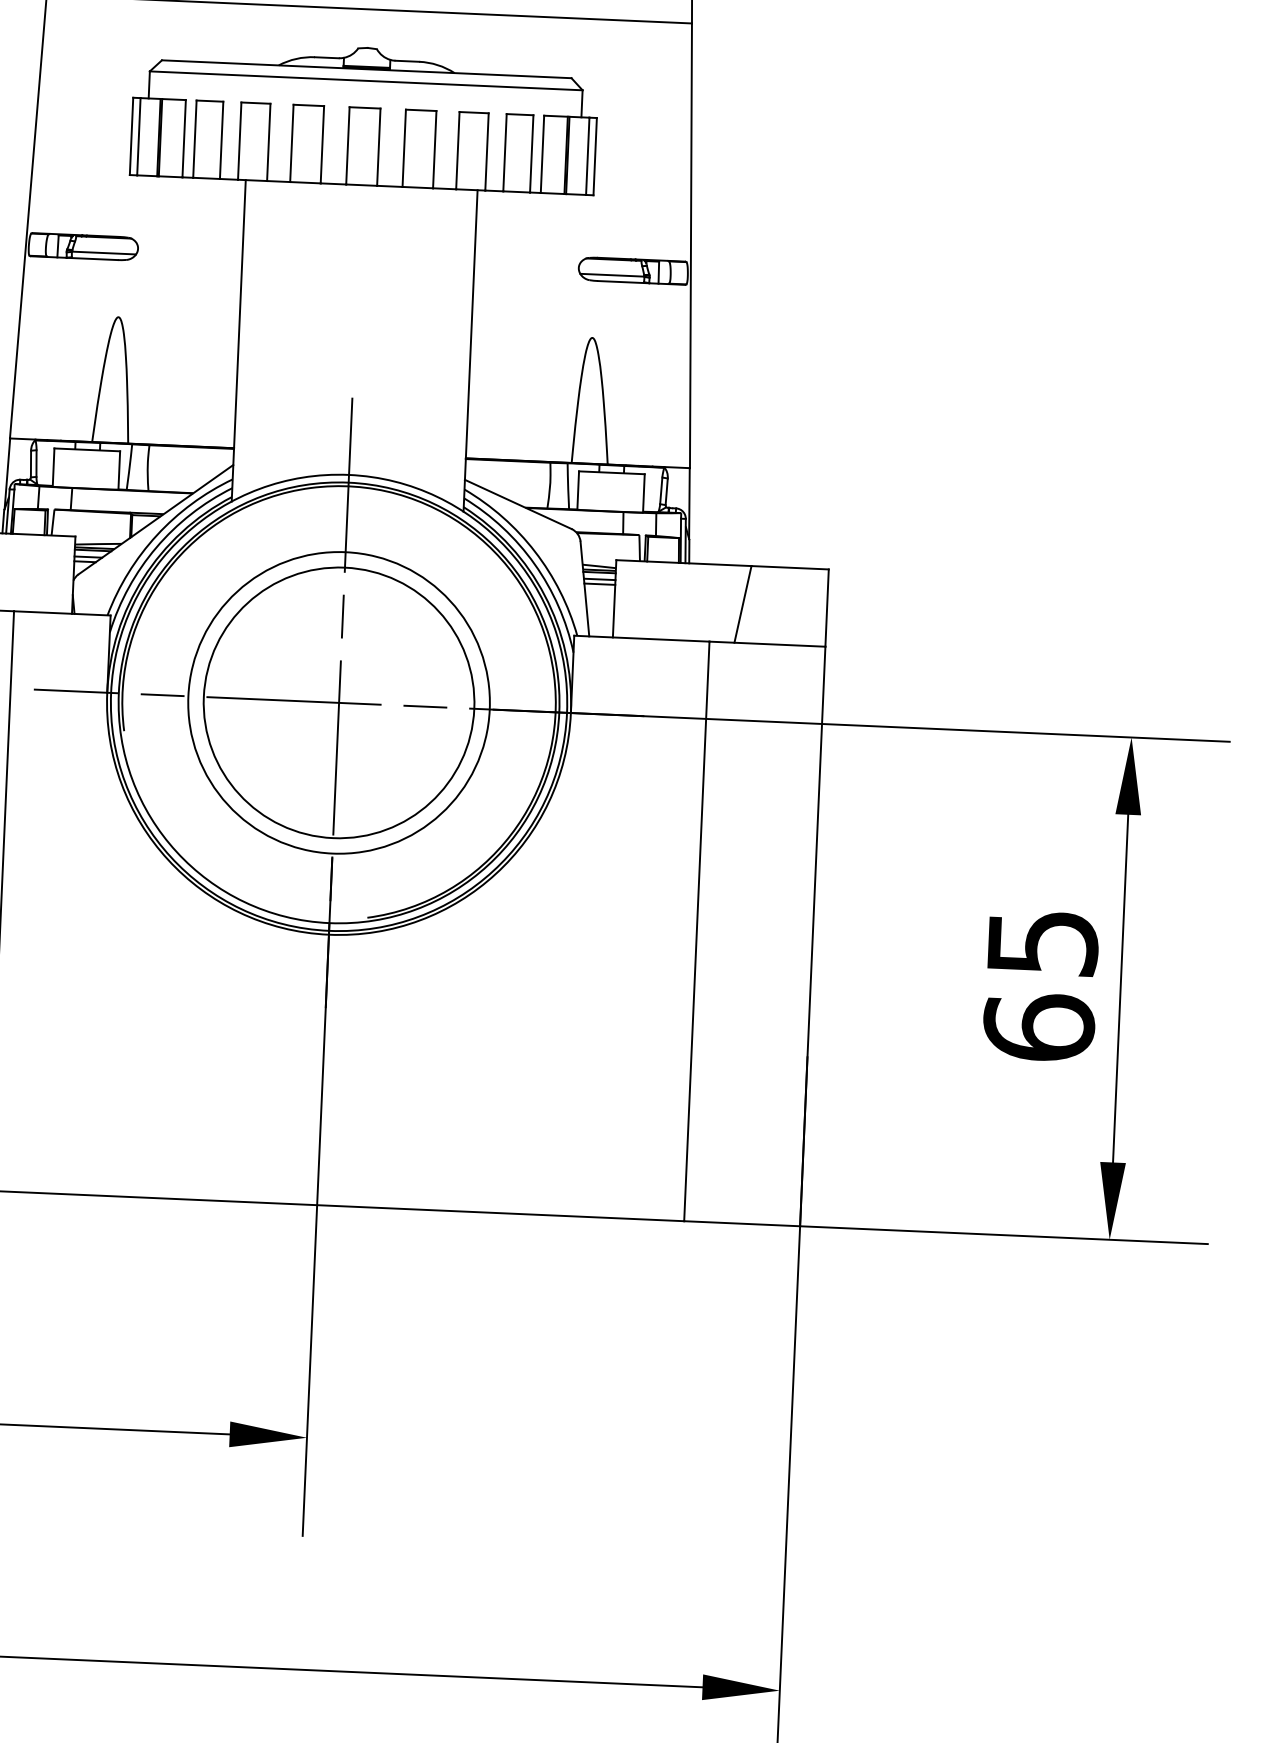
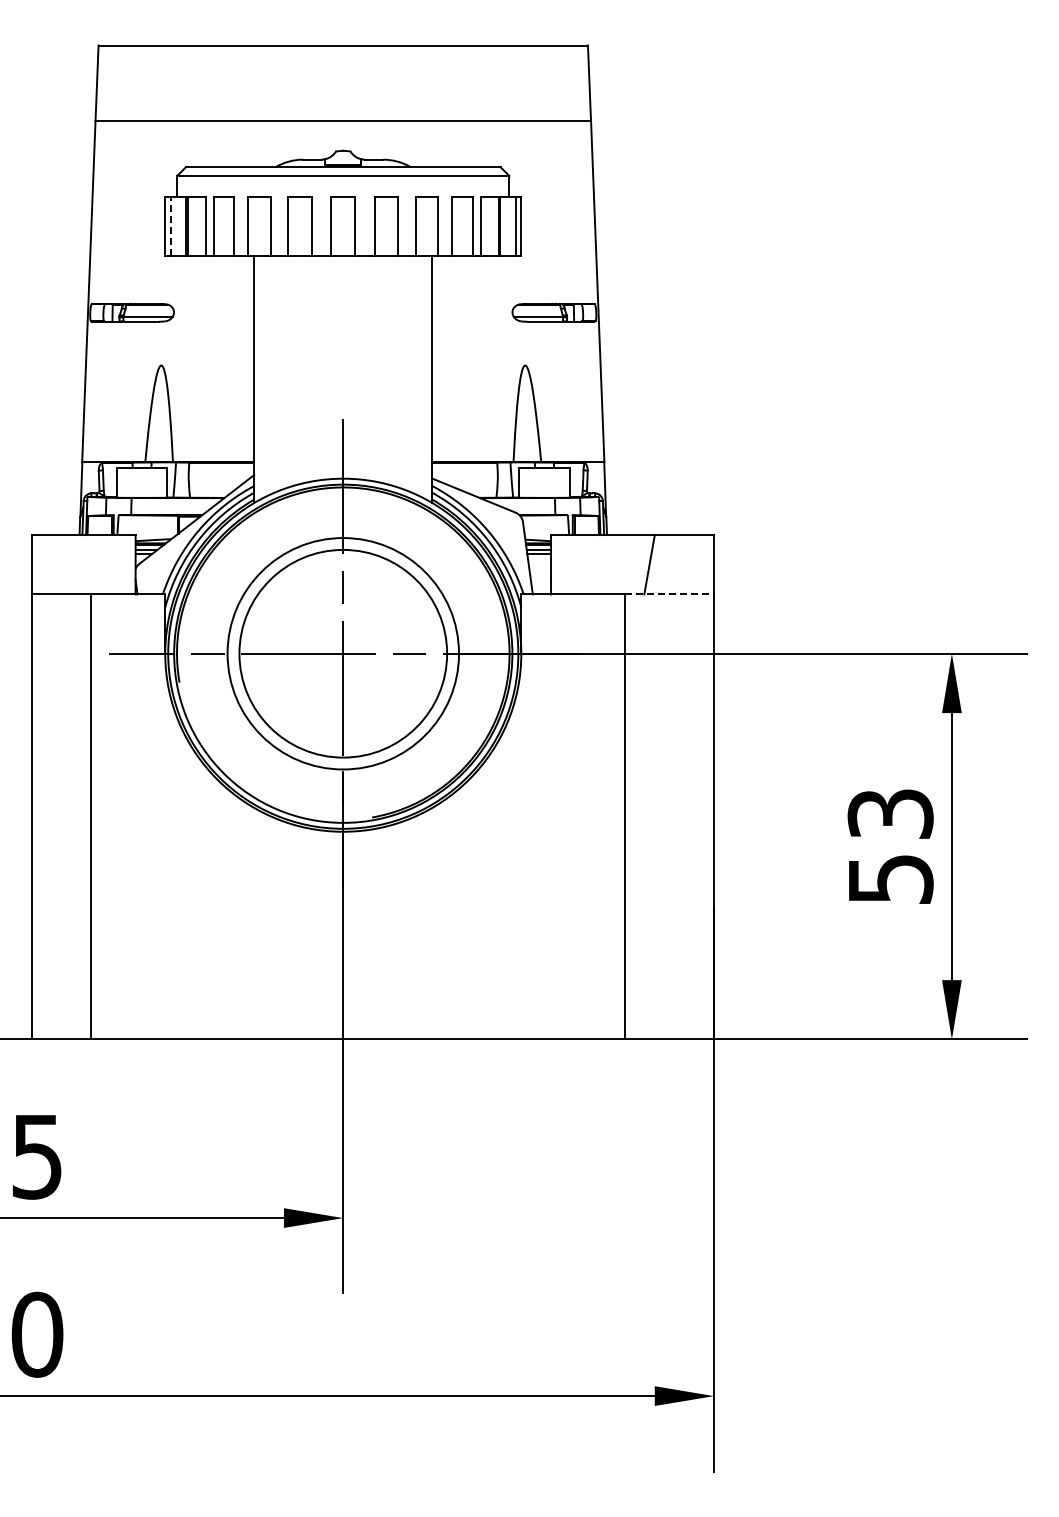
line: (138, 136) -> (170, 226), solid -> dashed
line: (767, 644) -> (669, 594), solid -> dashed
text: (1040, 984) -> (890, 846), 65 -> 53

